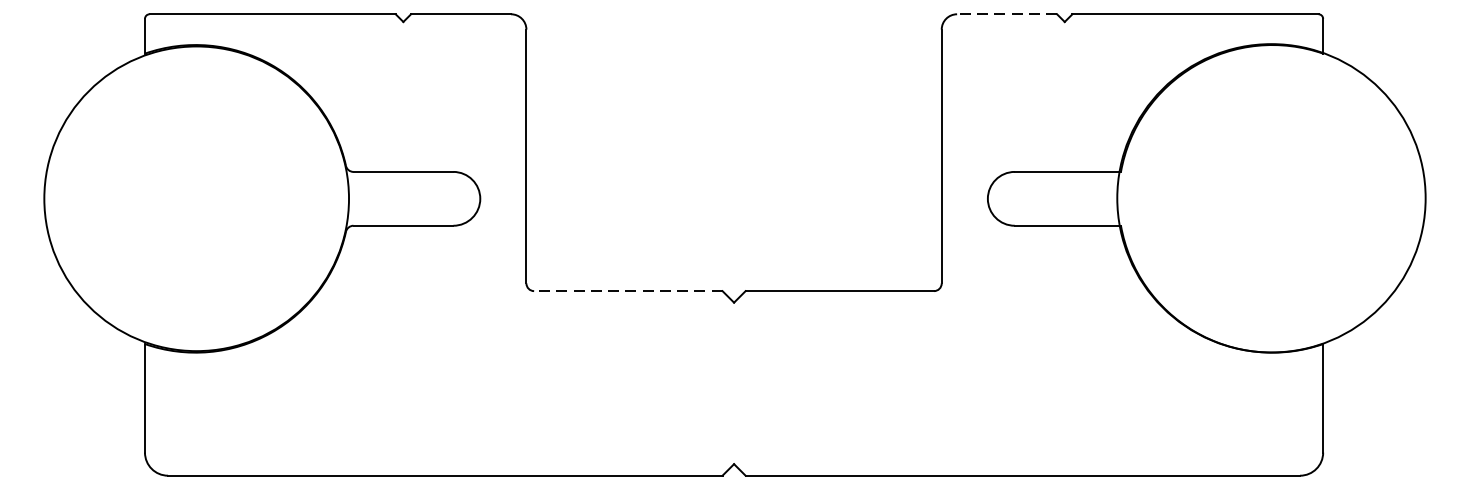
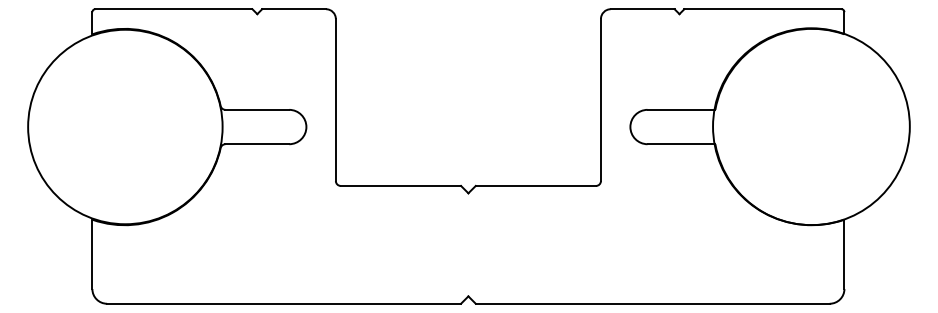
line: (1006, 14) -> (642, 9), dashed -> solid
line: (627, 290) -> (400, 185), dashed -> solid

